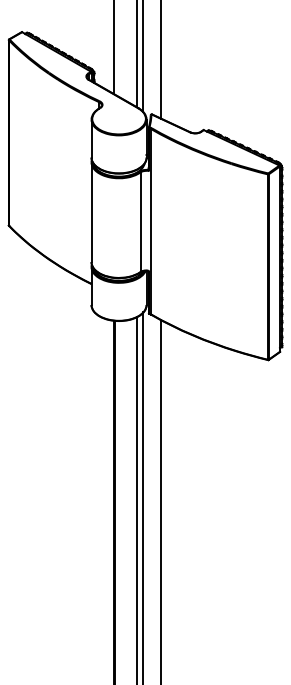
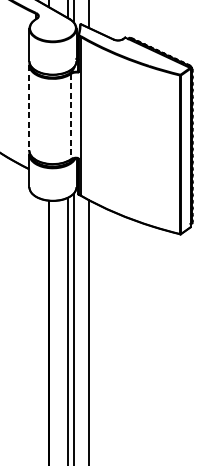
line: (91, 212) -> (29, 108), solid -> dashed
line: (140, 222) -> (71, 116), solid -> dashed

